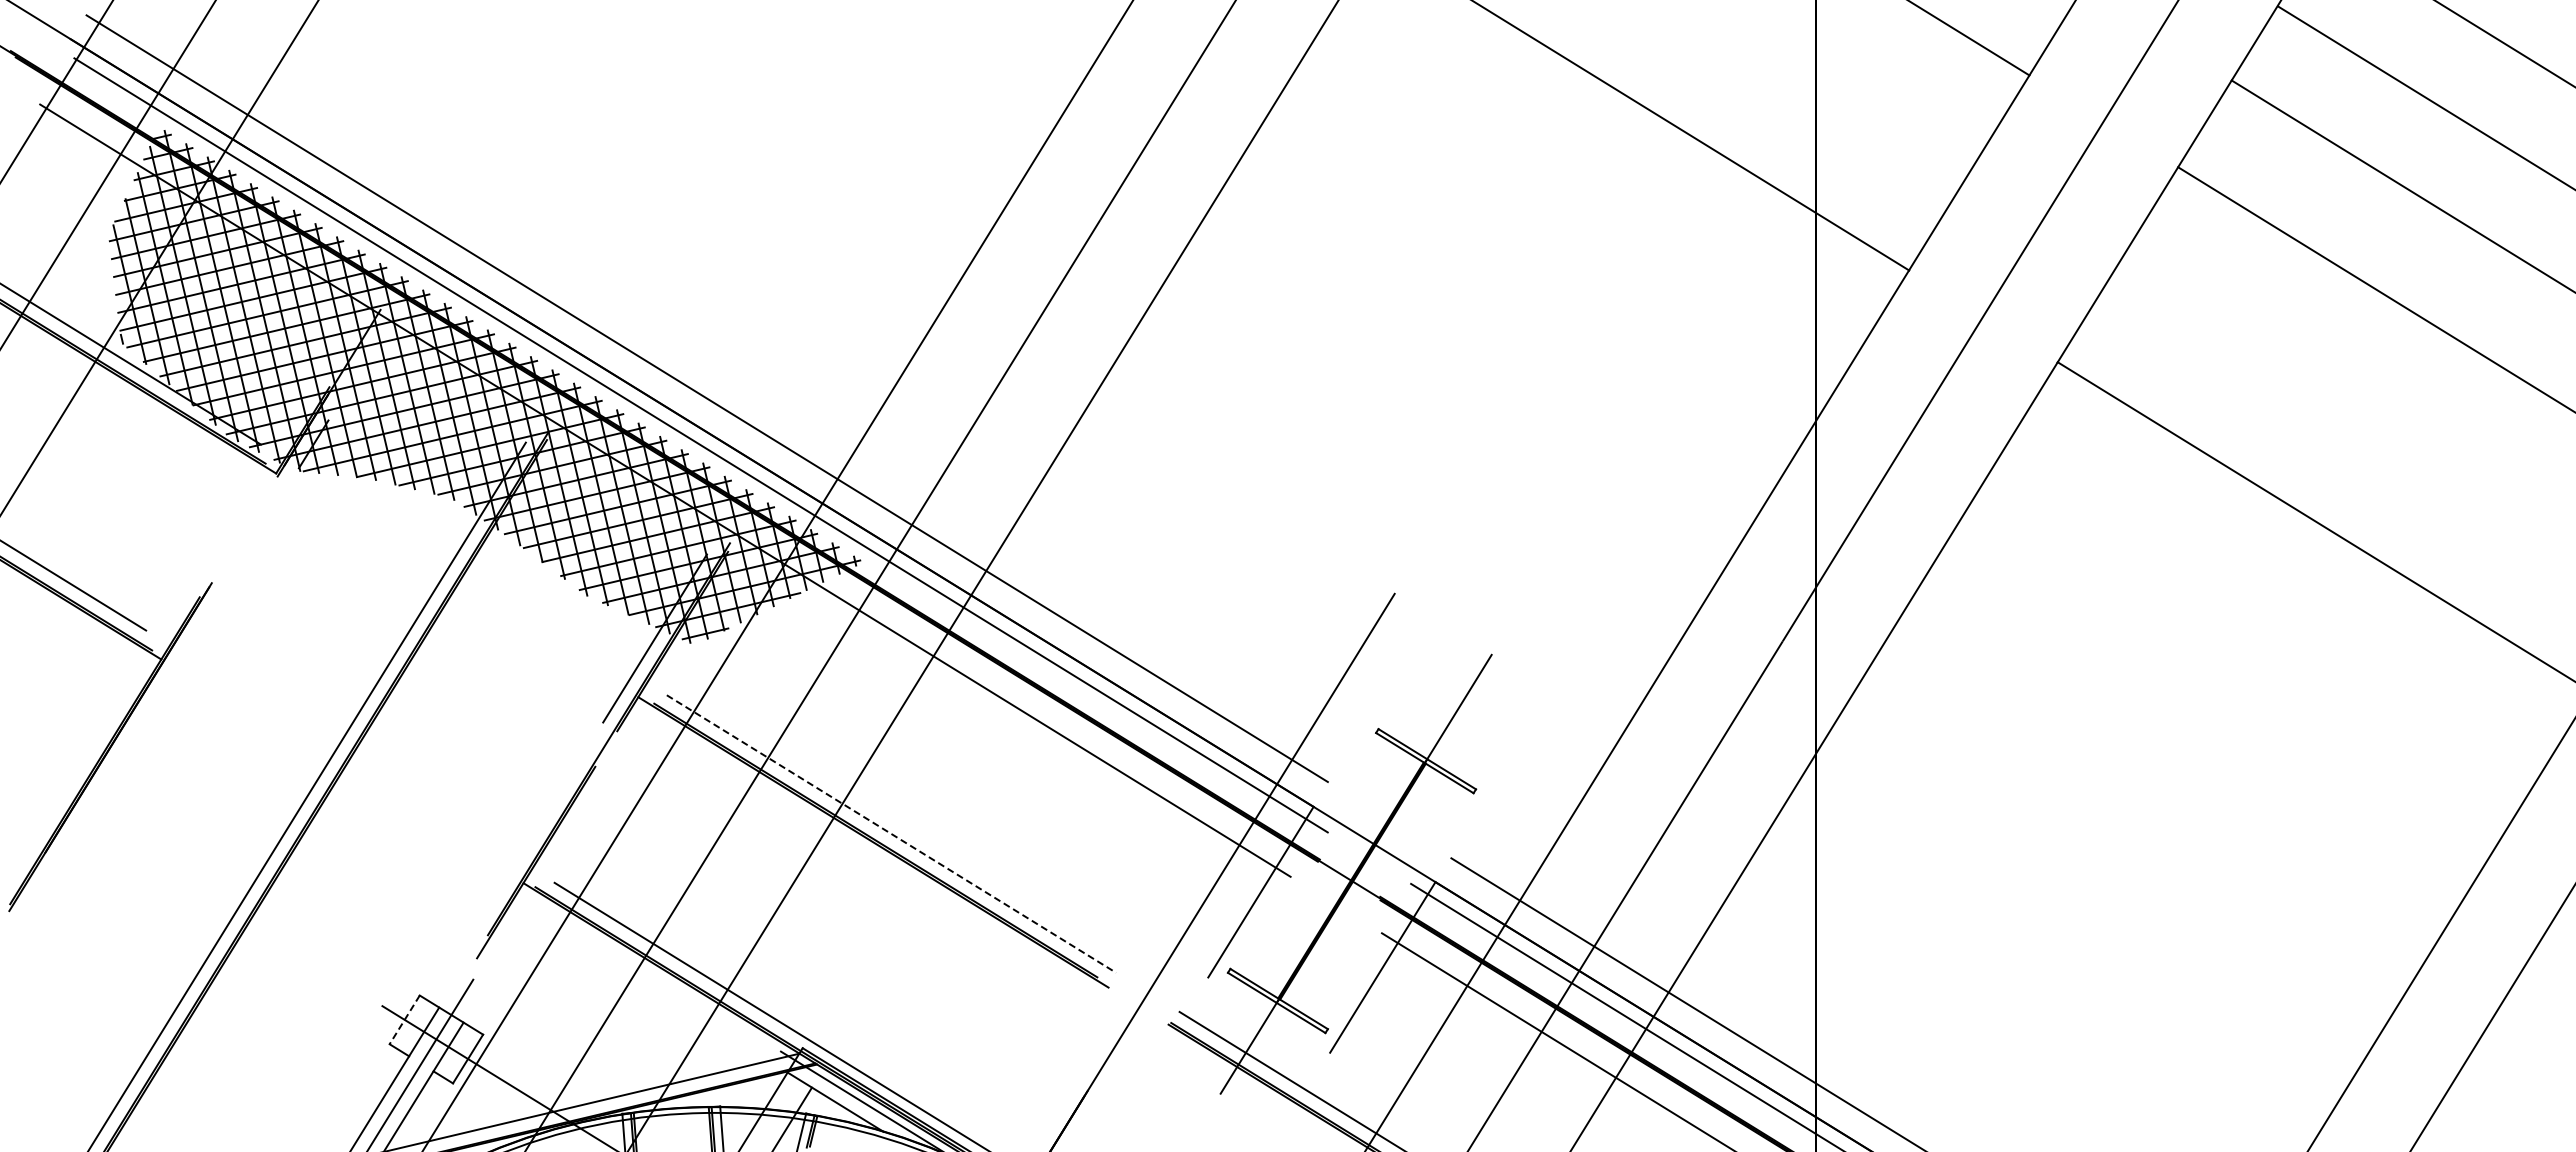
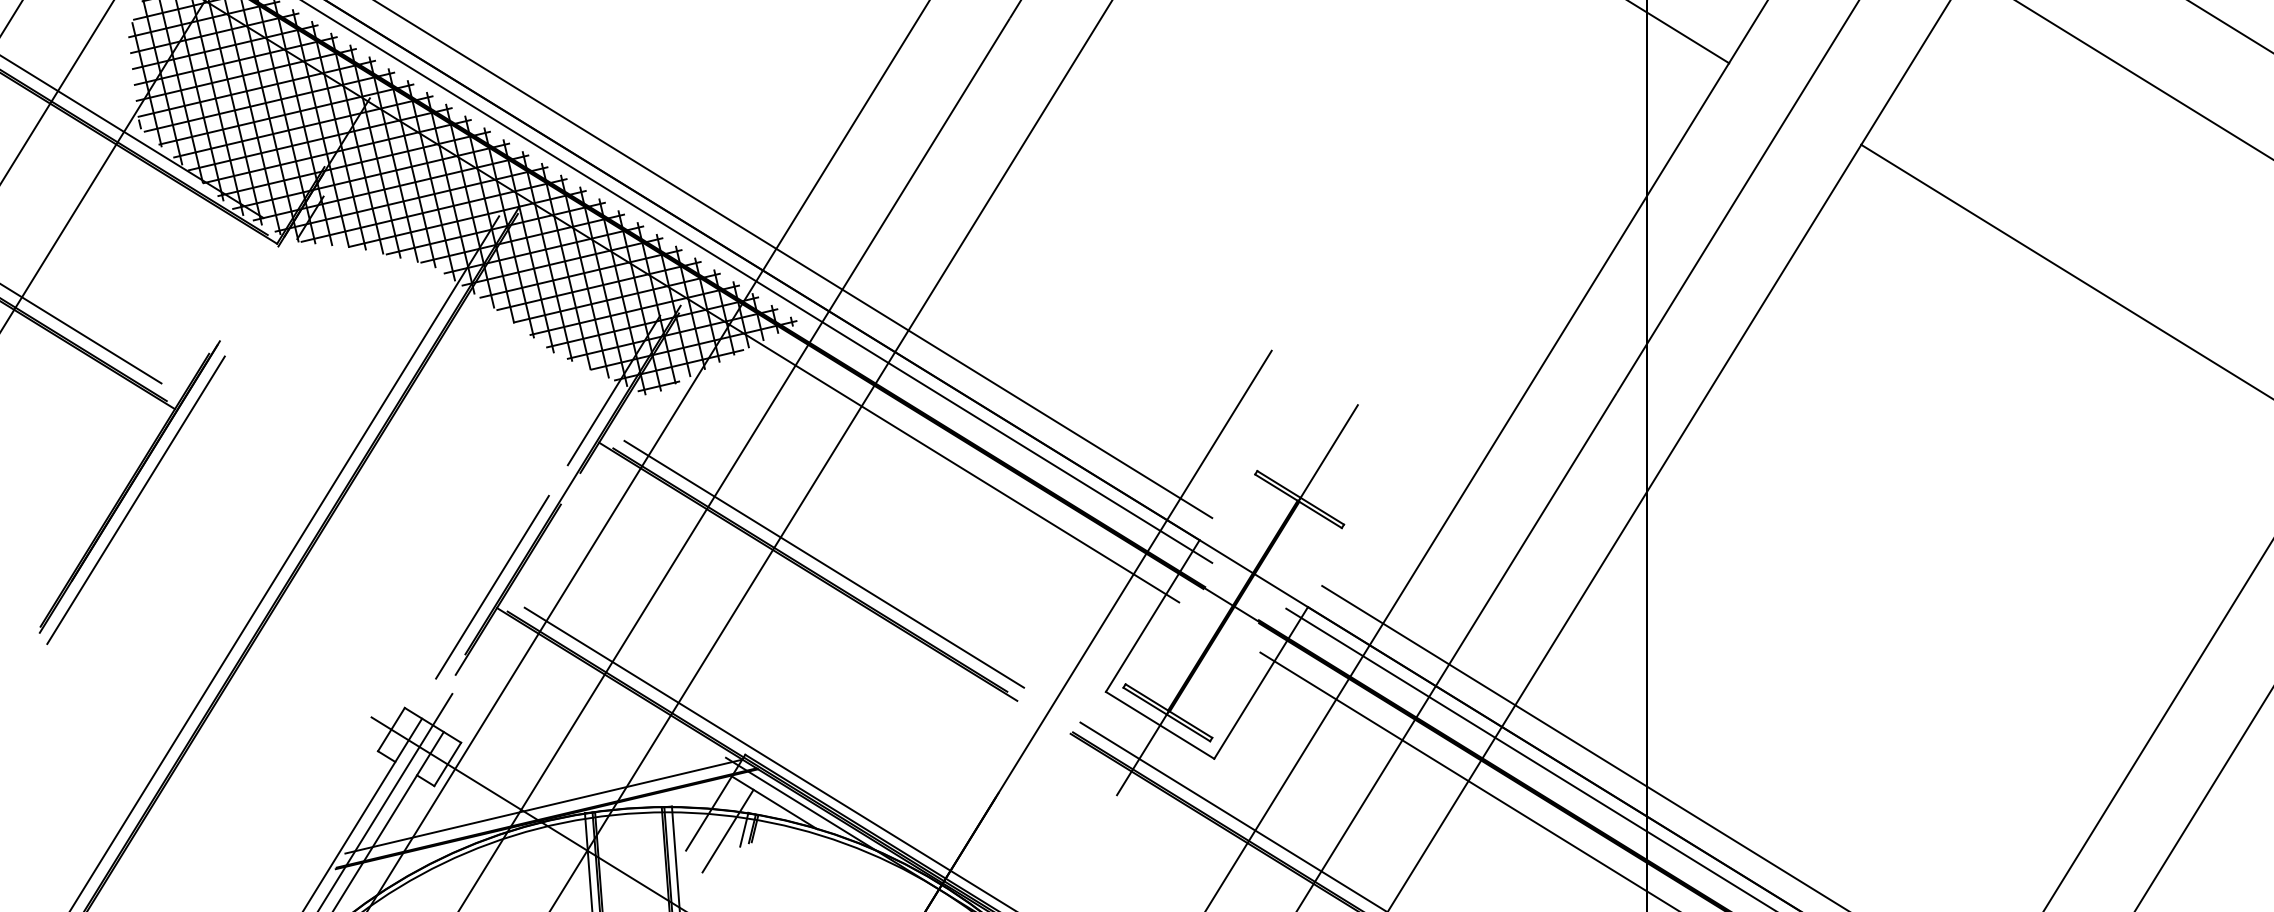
line: (117, 761) -> (136, 499), added
line: (891, 834) -> (824, 564), dashed -> solid
line: (517, 859) -> (491, 586), added
line: (1269, 1014) -> (1160, 724), added
line: (404, 1019) -> (391, 729), dashed -> solid

